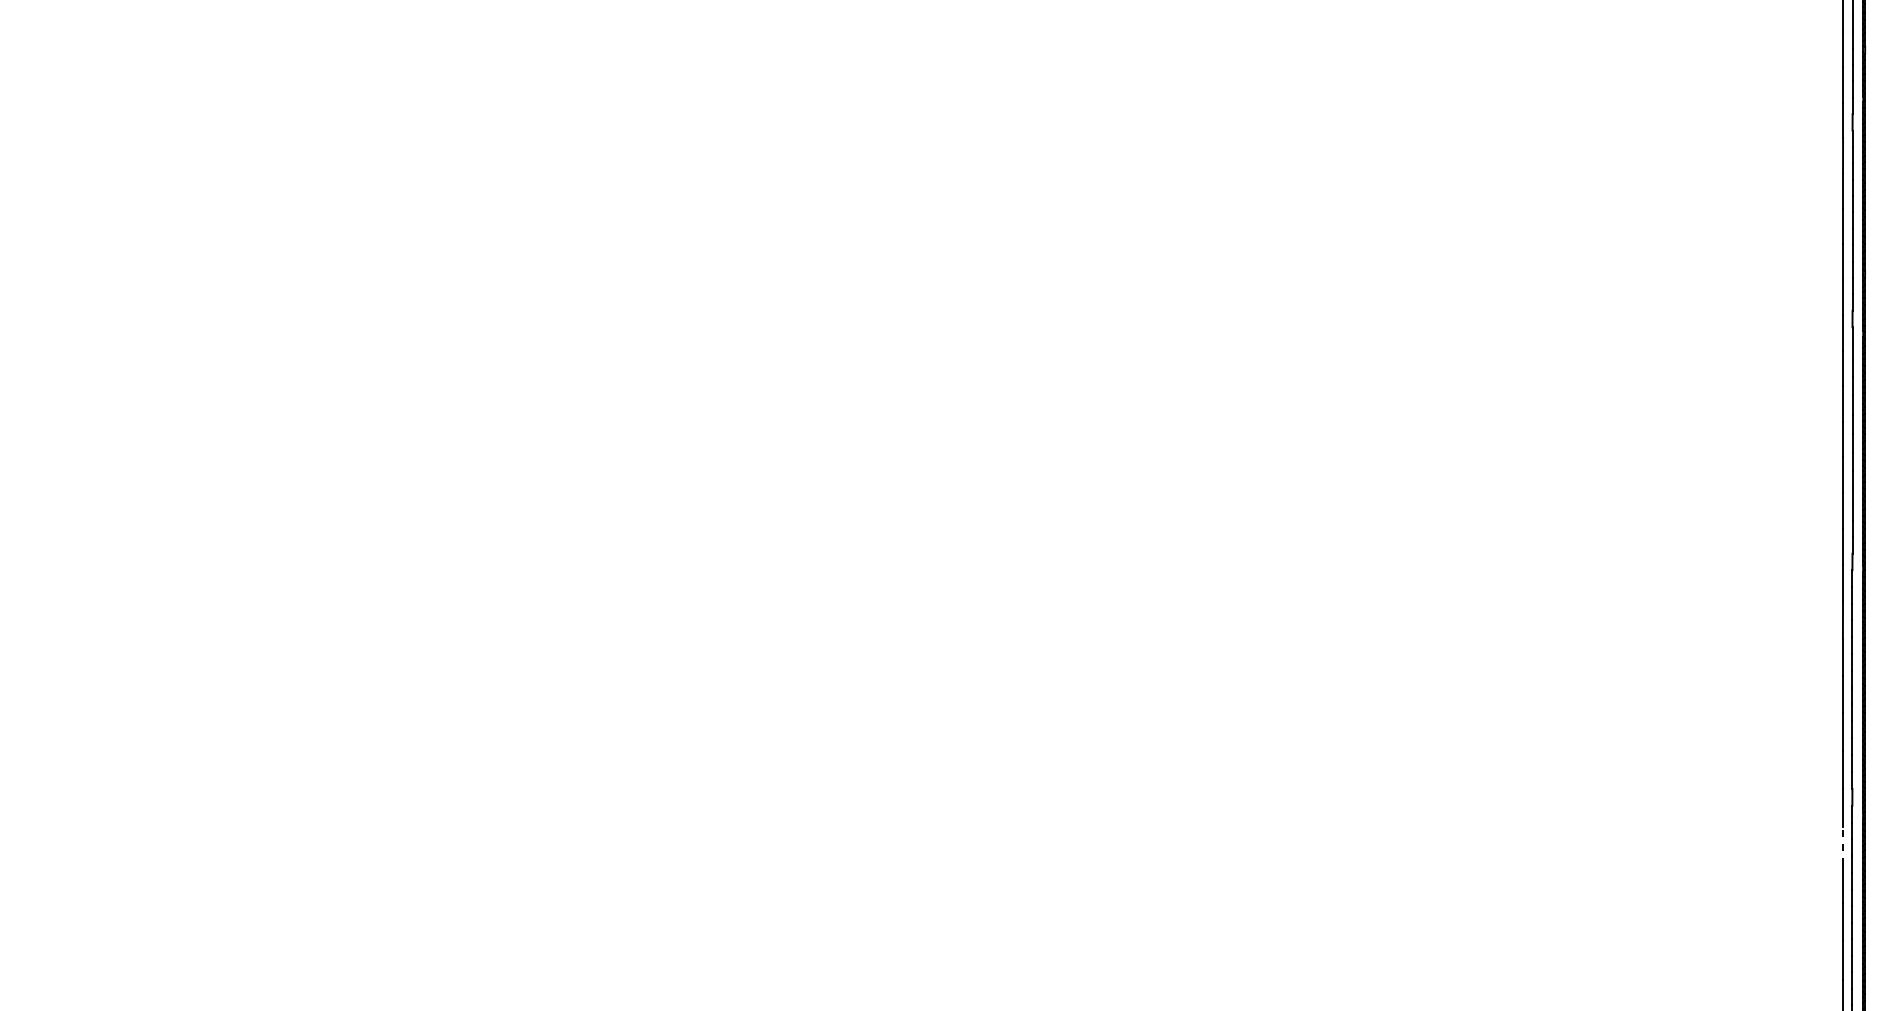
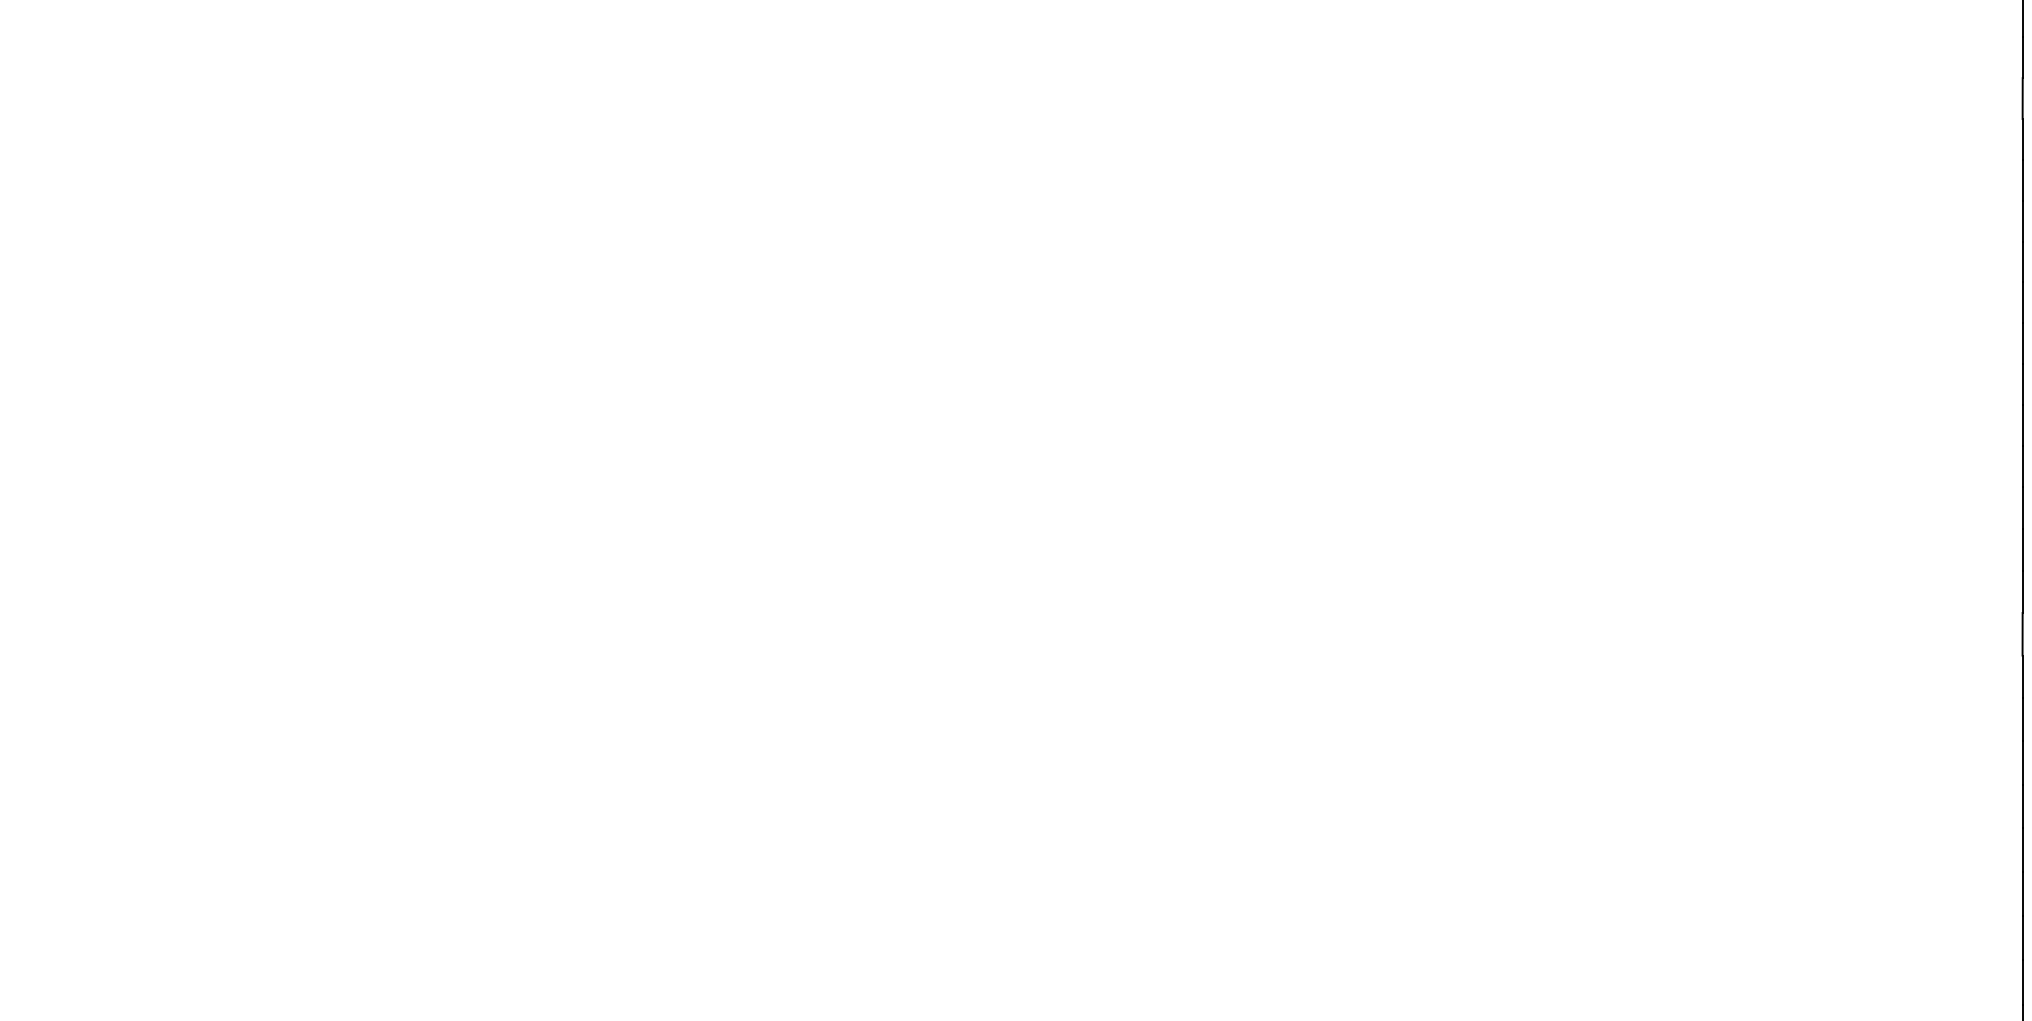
line: (1842, 845) -> (2022, 894), dashed -> solid

